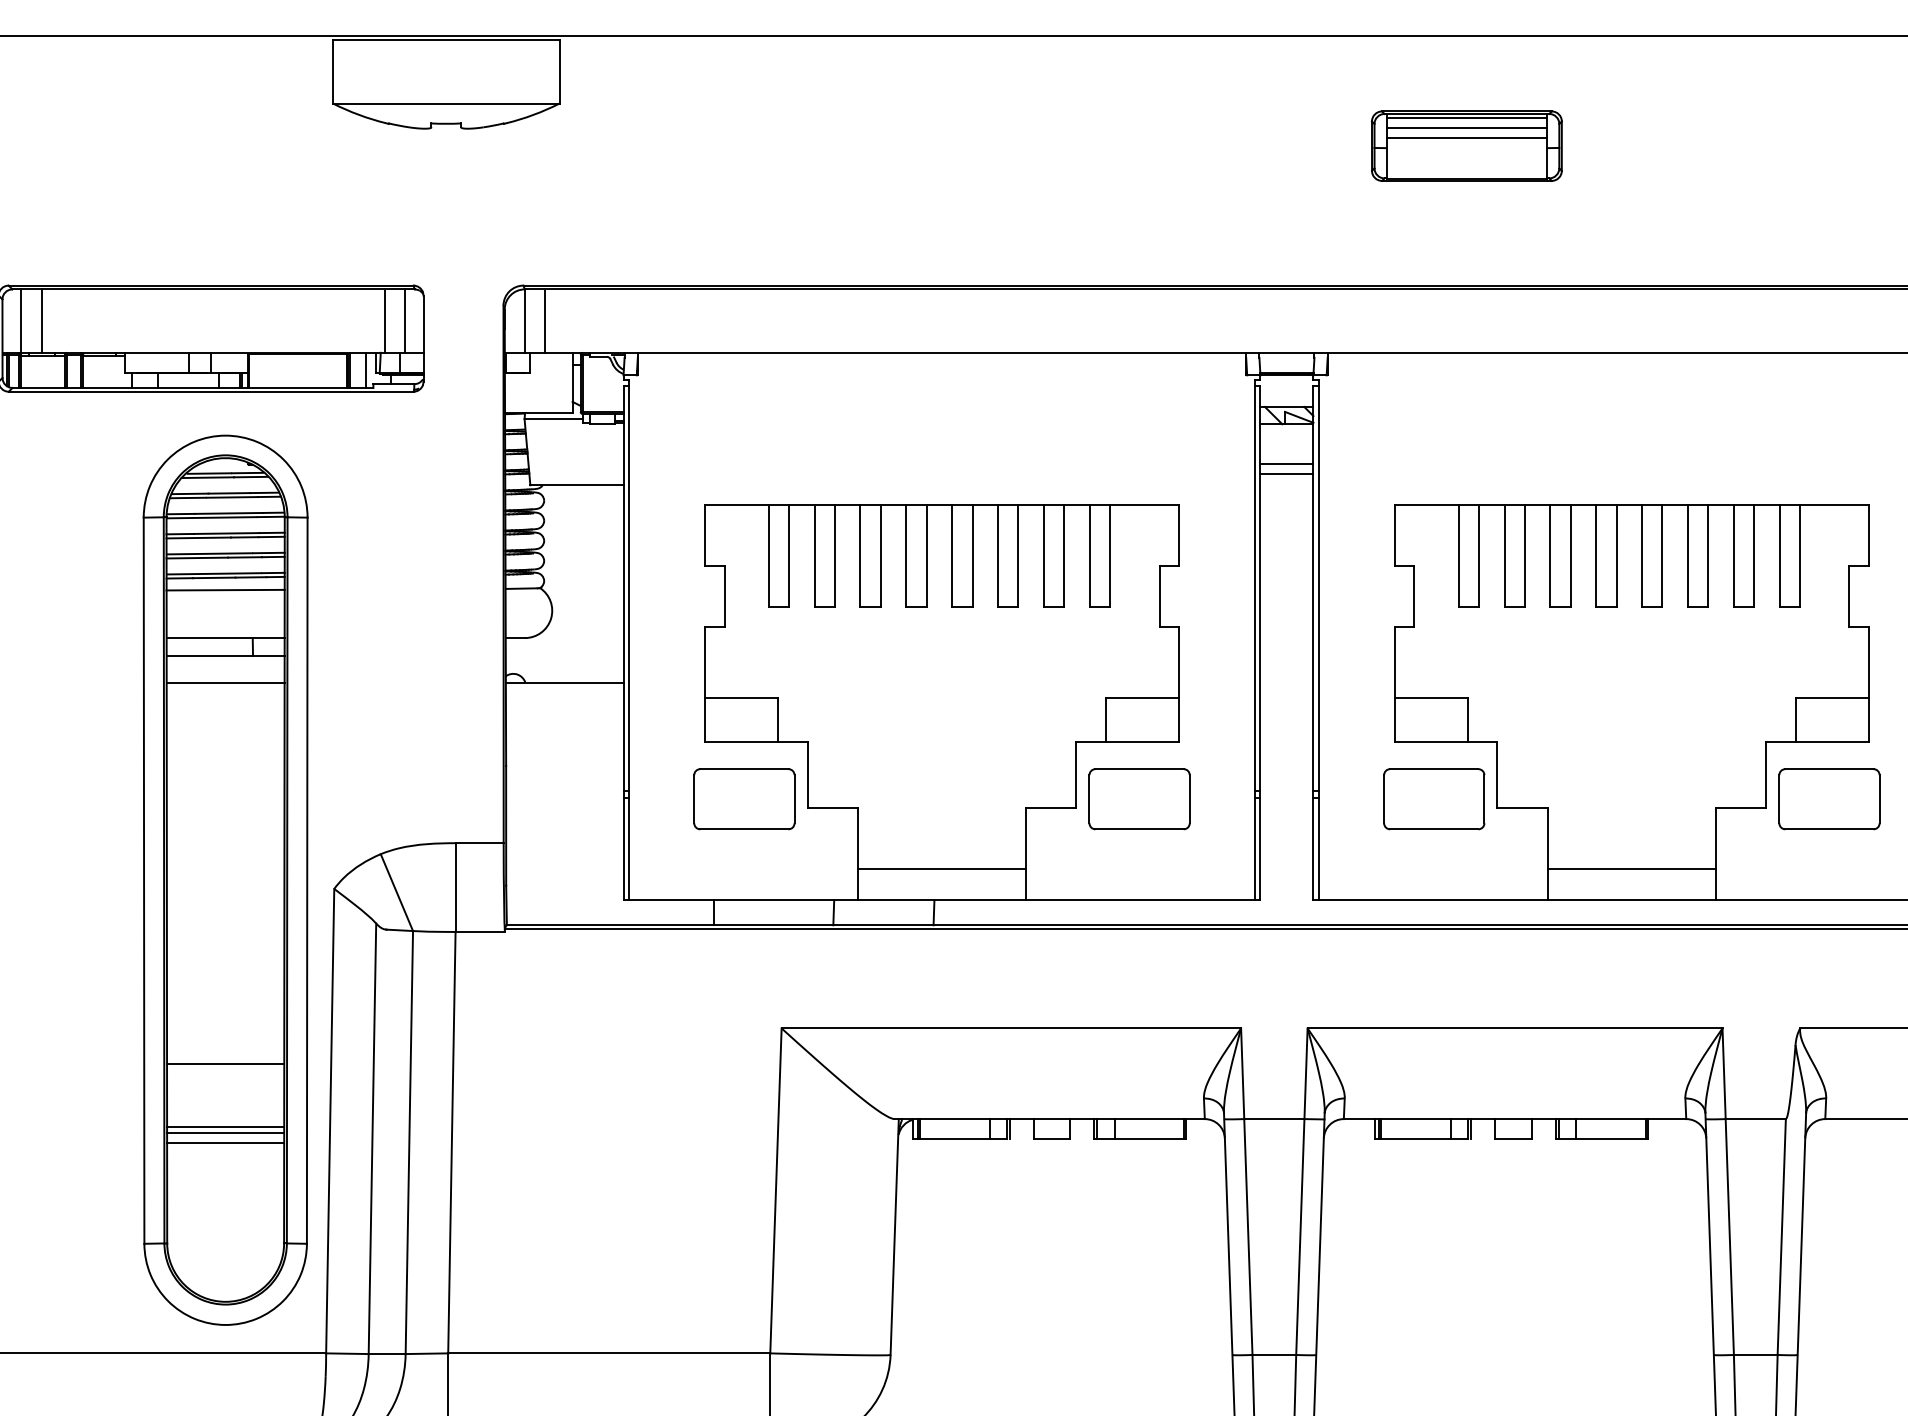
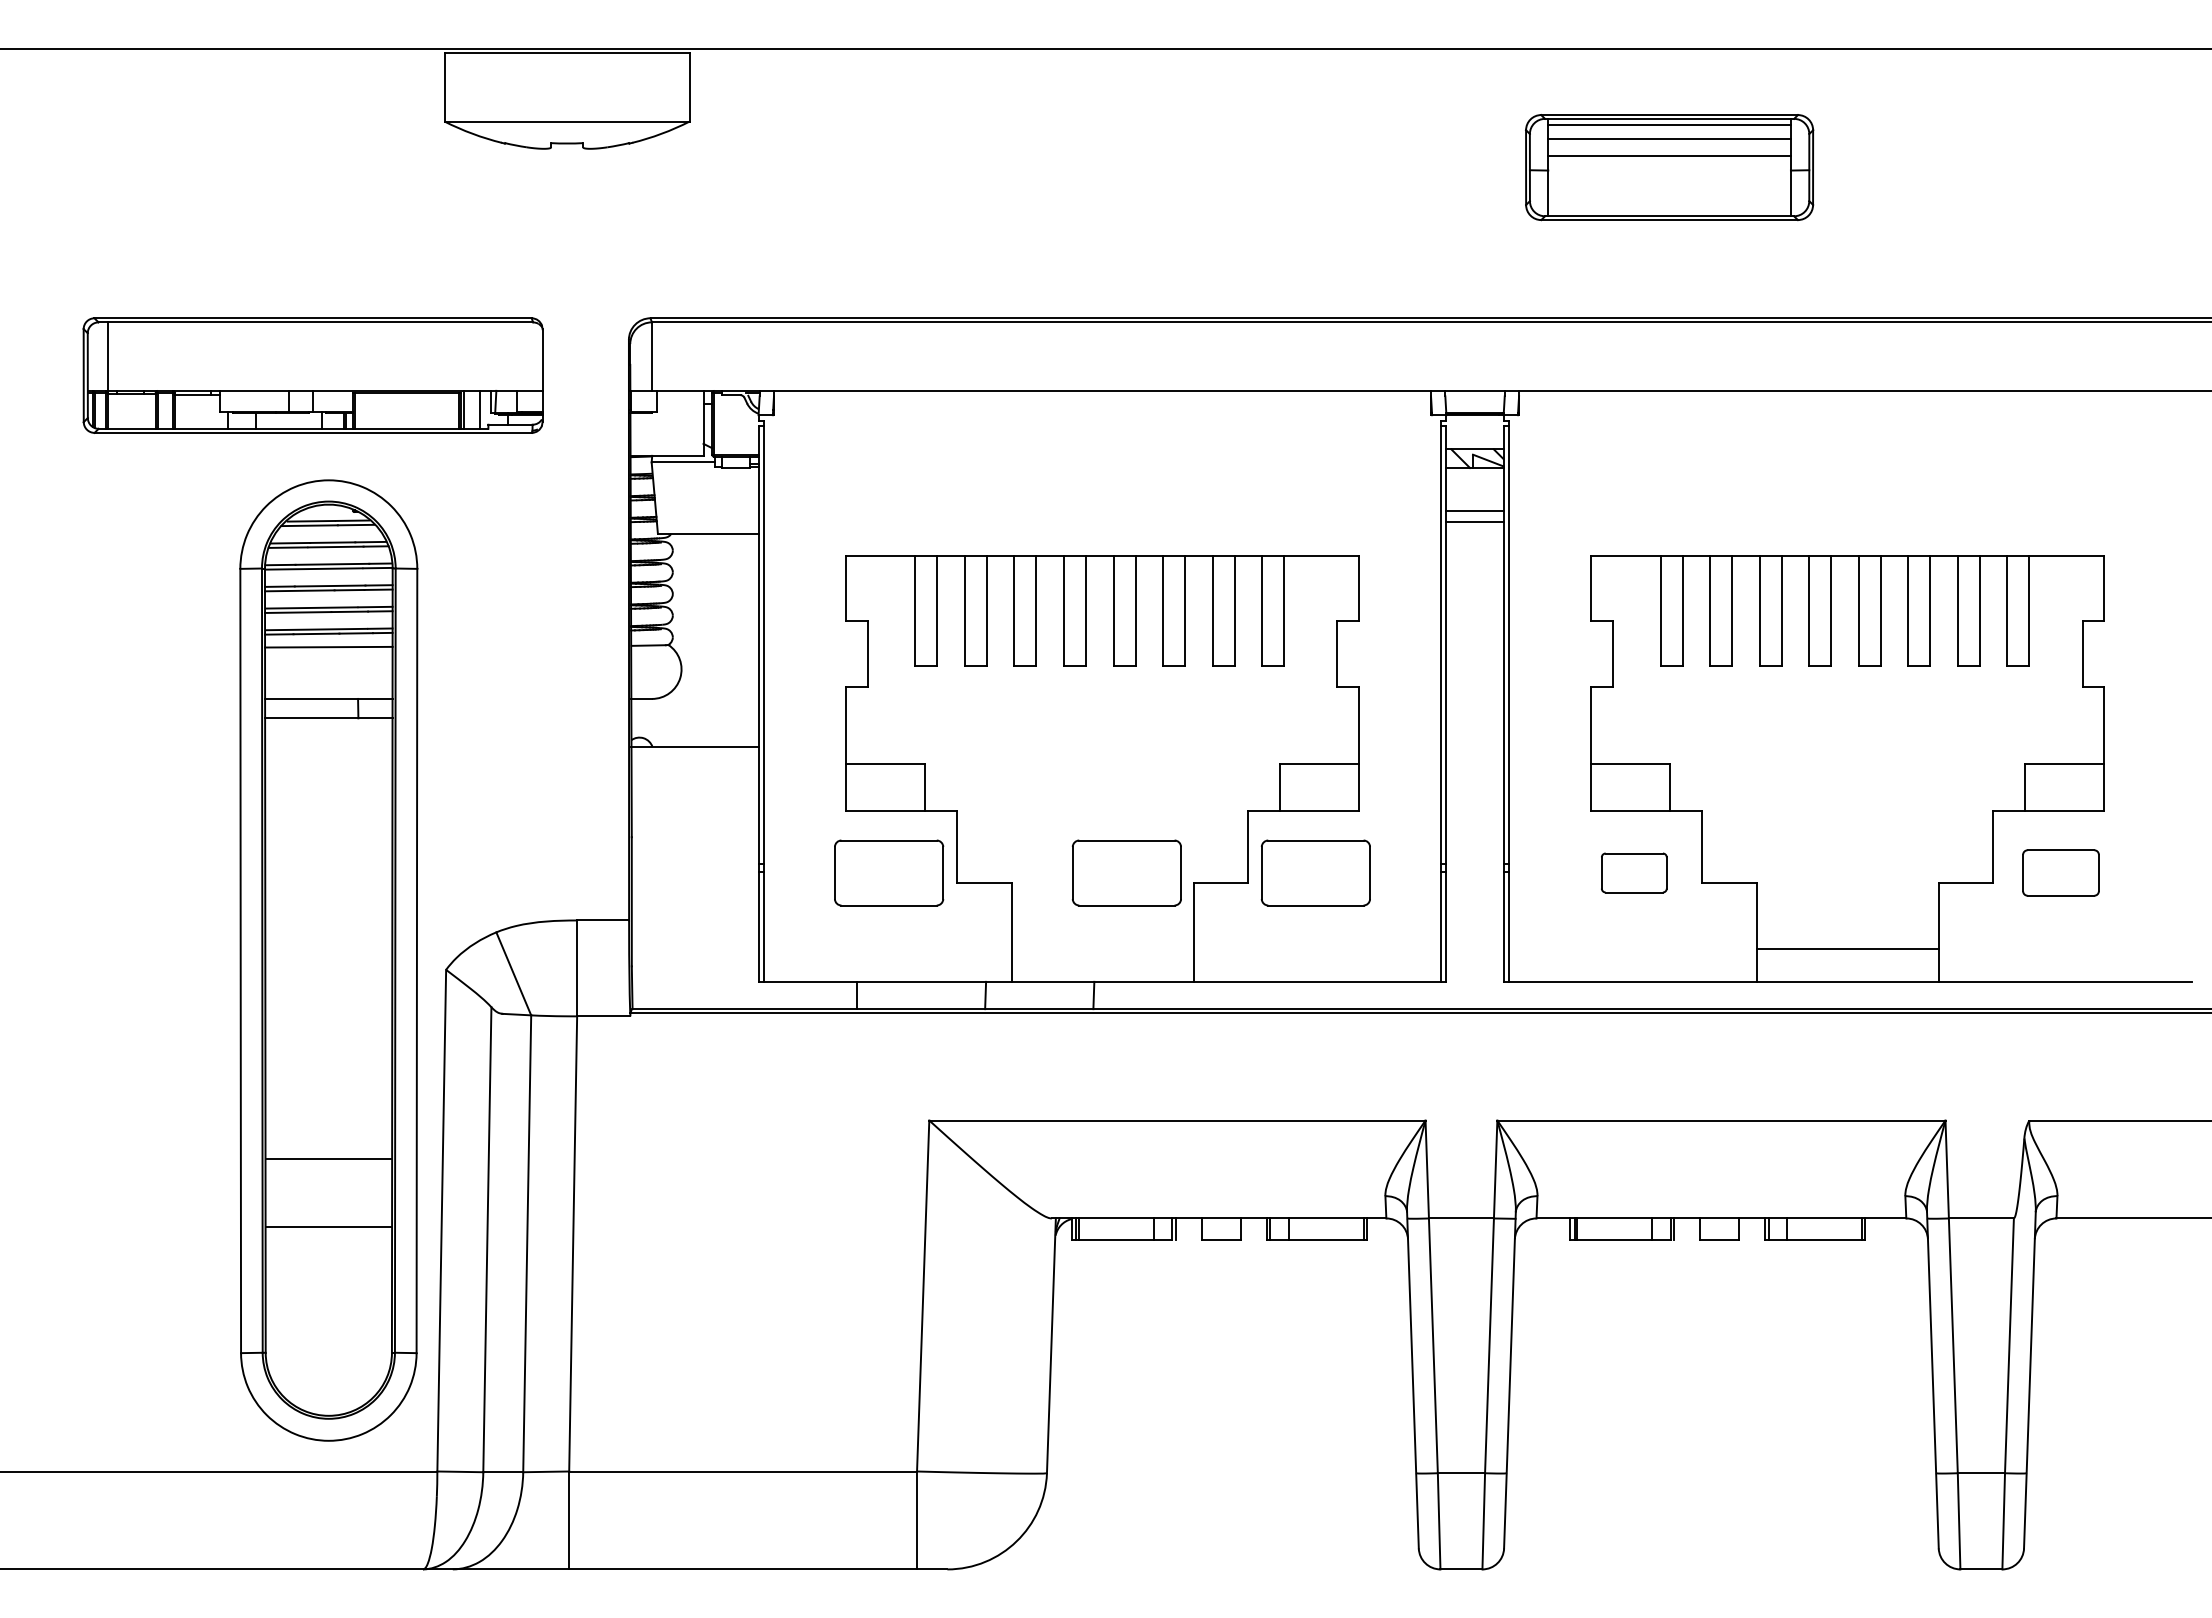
part: (1466, 146) -> (1668, 167), size x1.4
line: (41, 321) -> (129, 356), removed
line: (384, 321) -> (500, 356), removed
line: (404, 321) -> (522, 356), removed
line: (544, 321) -> (673, 356), removed
line: (225, 682) -> (328, 746), removed
part: (964, 798) -> (1126, 872), added
part: (1434, 798) -> (1634, 872), size x0.6
part: (1829, 798) -> (2060, 872), size x0.7
line: (942, 869) -> (1102, 948), removed
line: (225, 1133) -> (328, 1233), removed
line: (225, 1142) -> (328, 1243), removed

